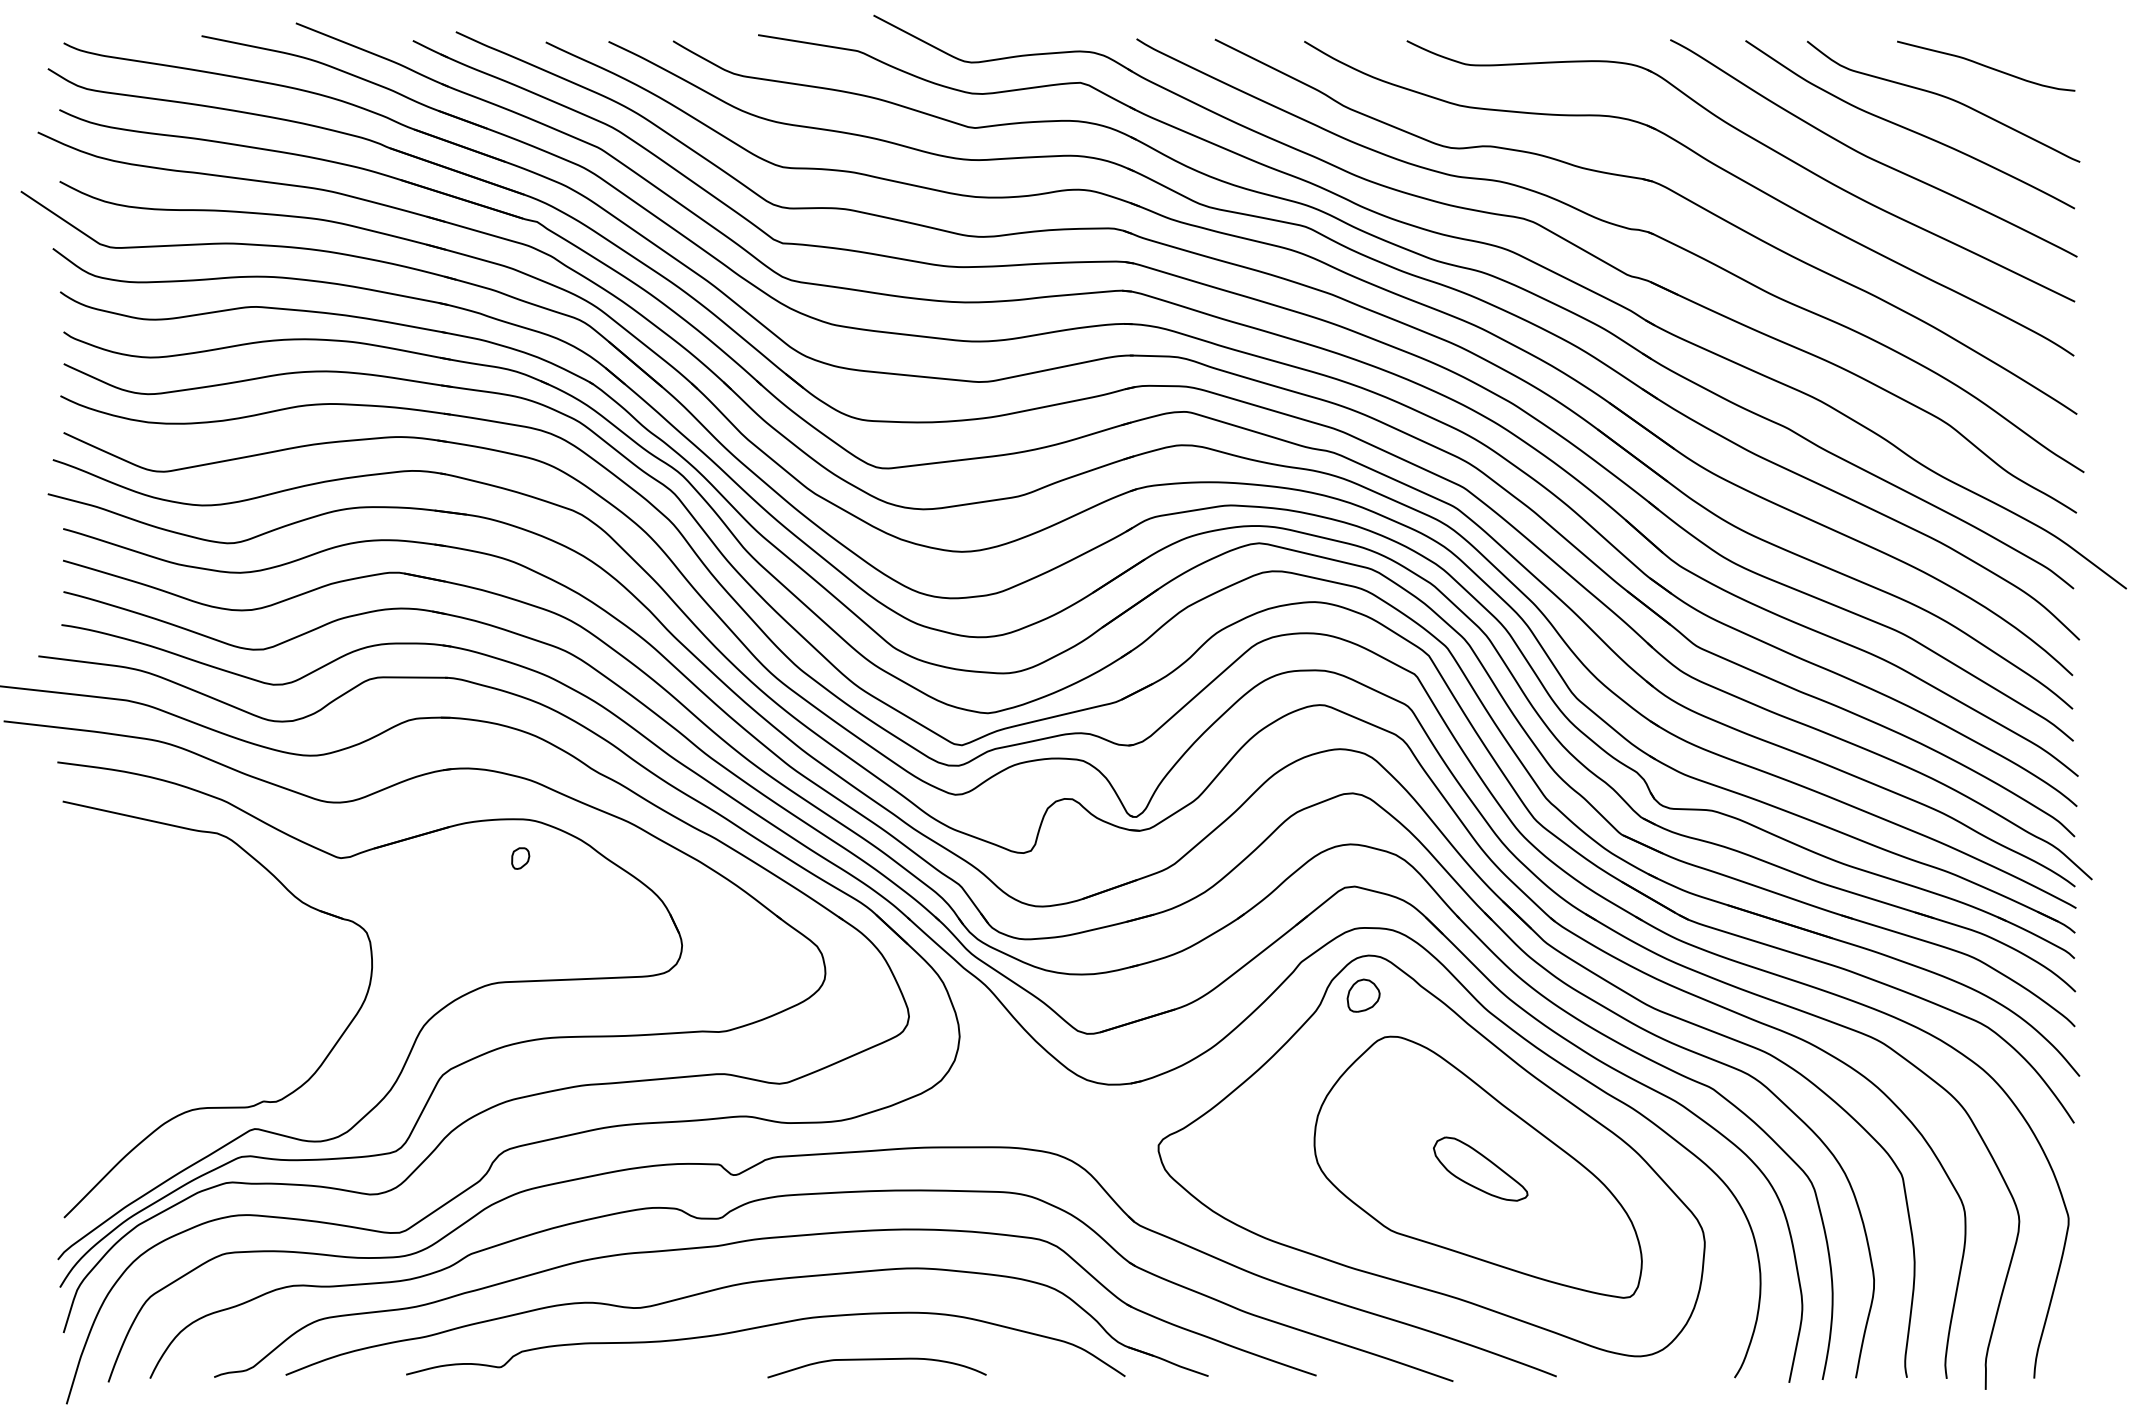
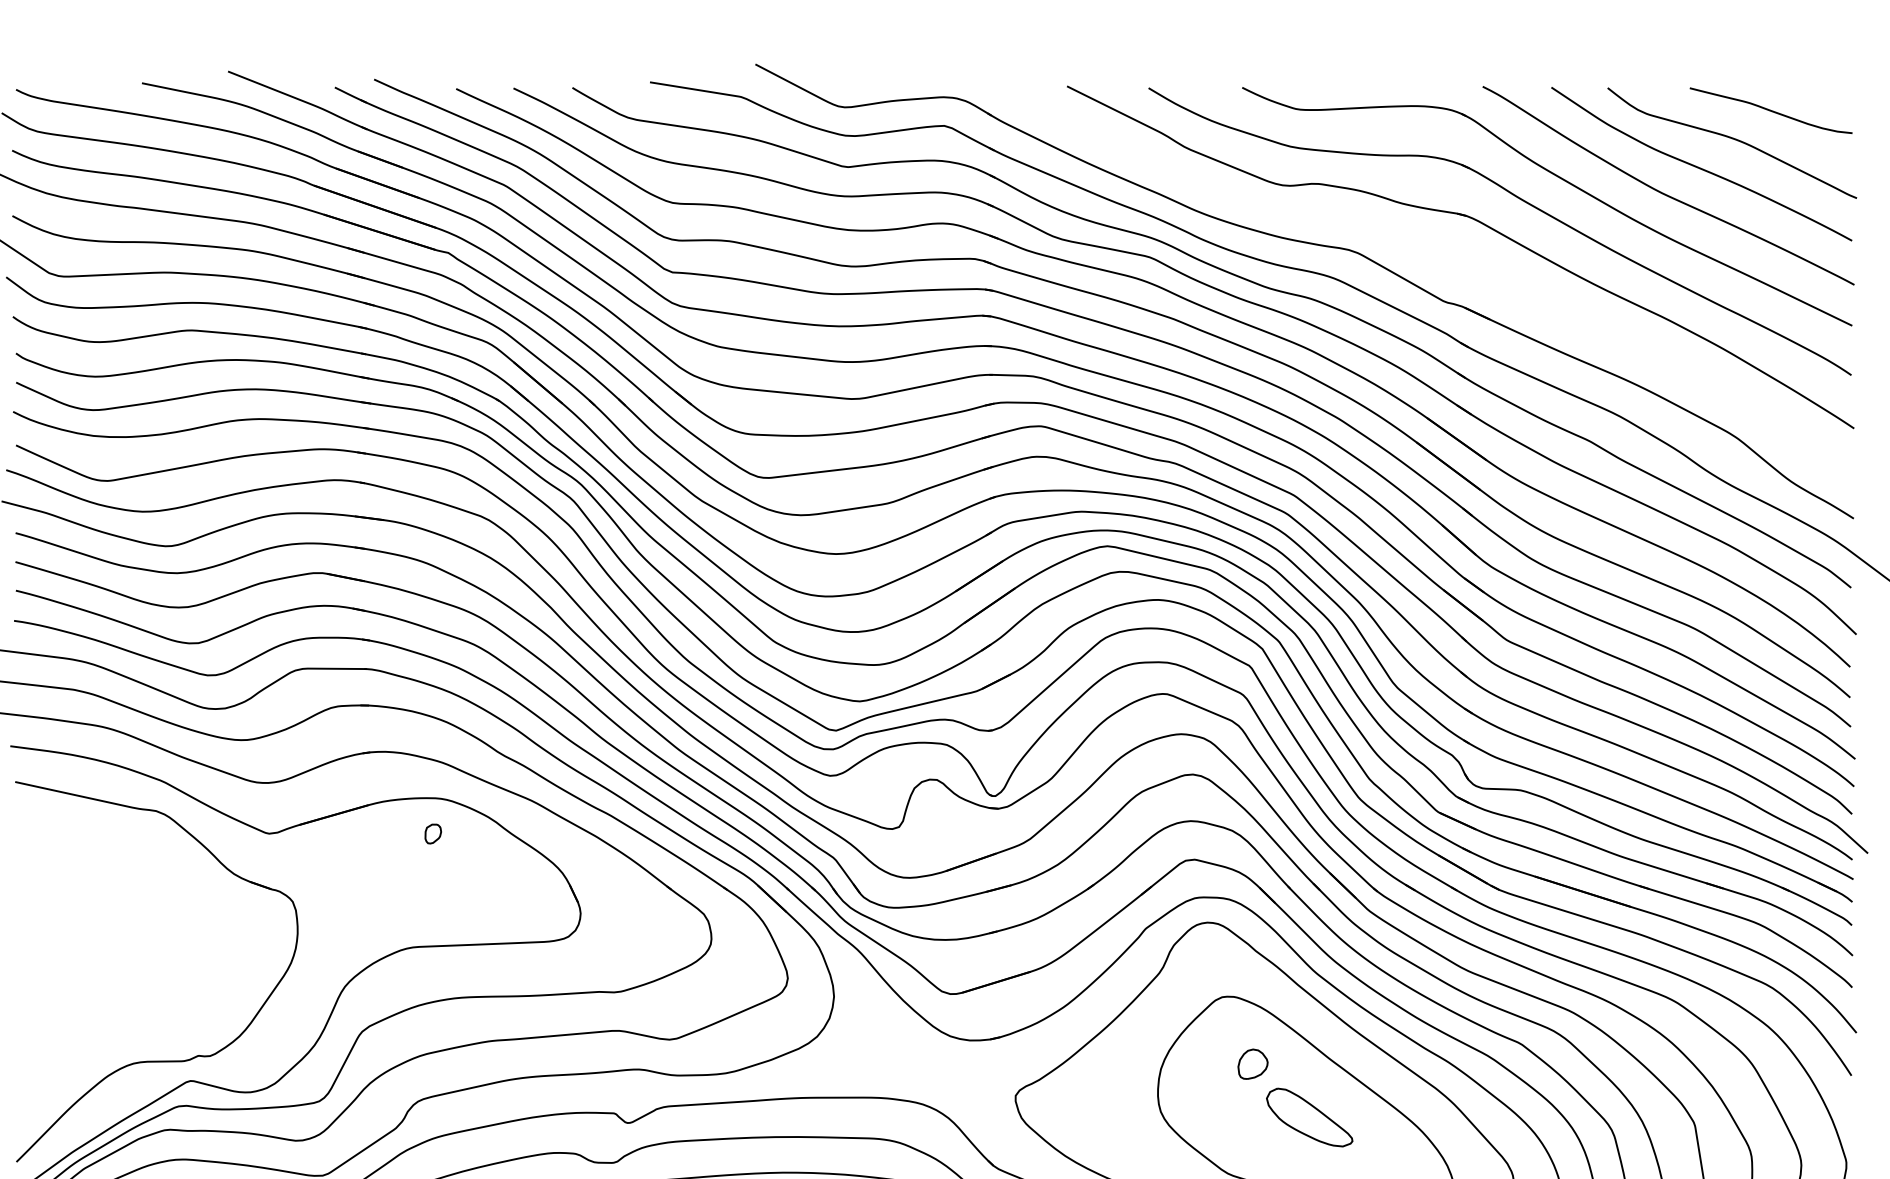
part: (1616, 226) -> (1433, 257), removed
part: (1363, 995) -> (1252, 1064), moved

